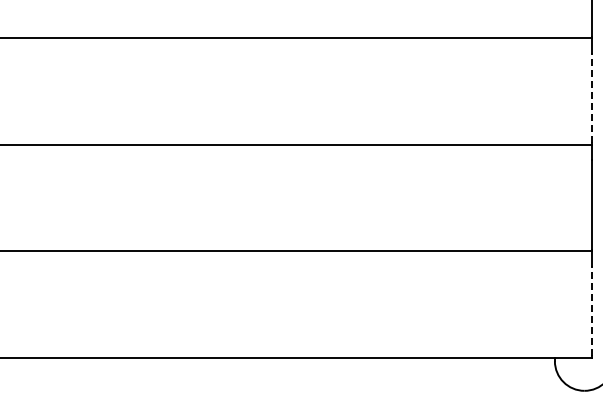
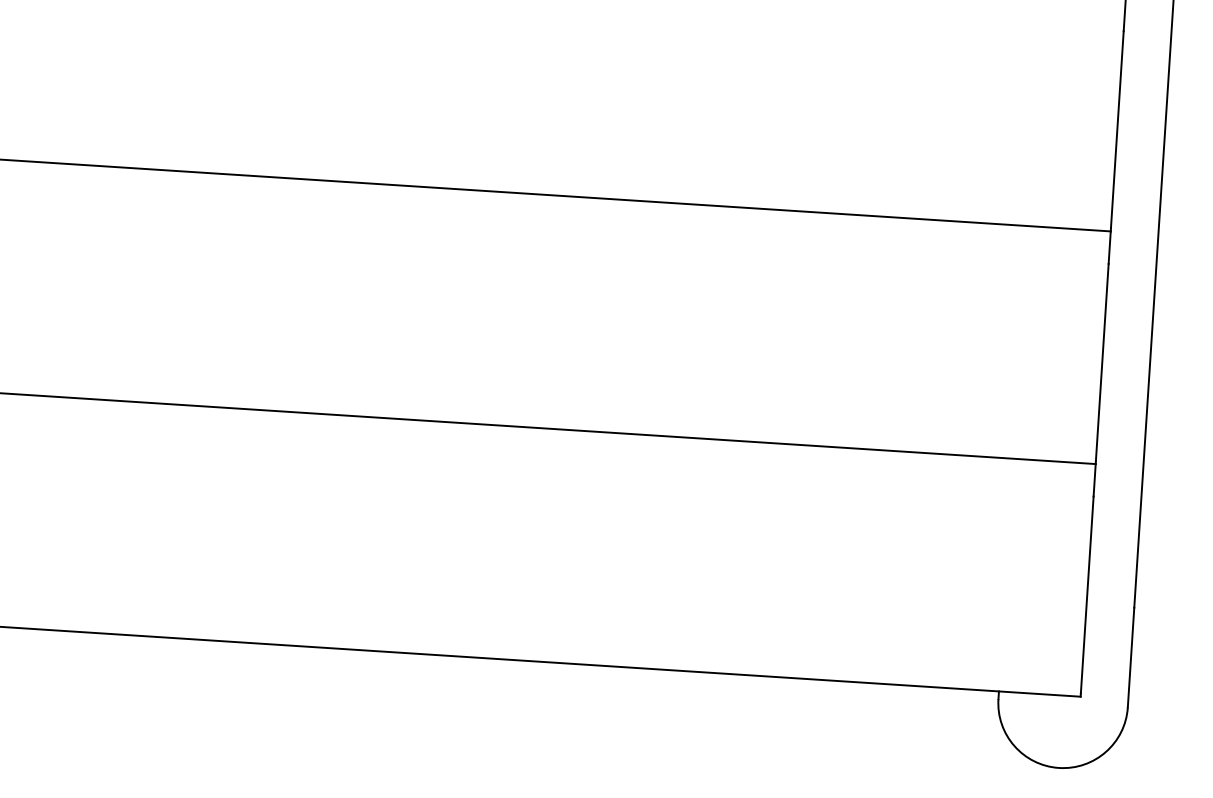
line: (592, 97) -> (1117, 128), dashed -> solid
line: (592, 310) -> (1087, 593), dashed -> solid

